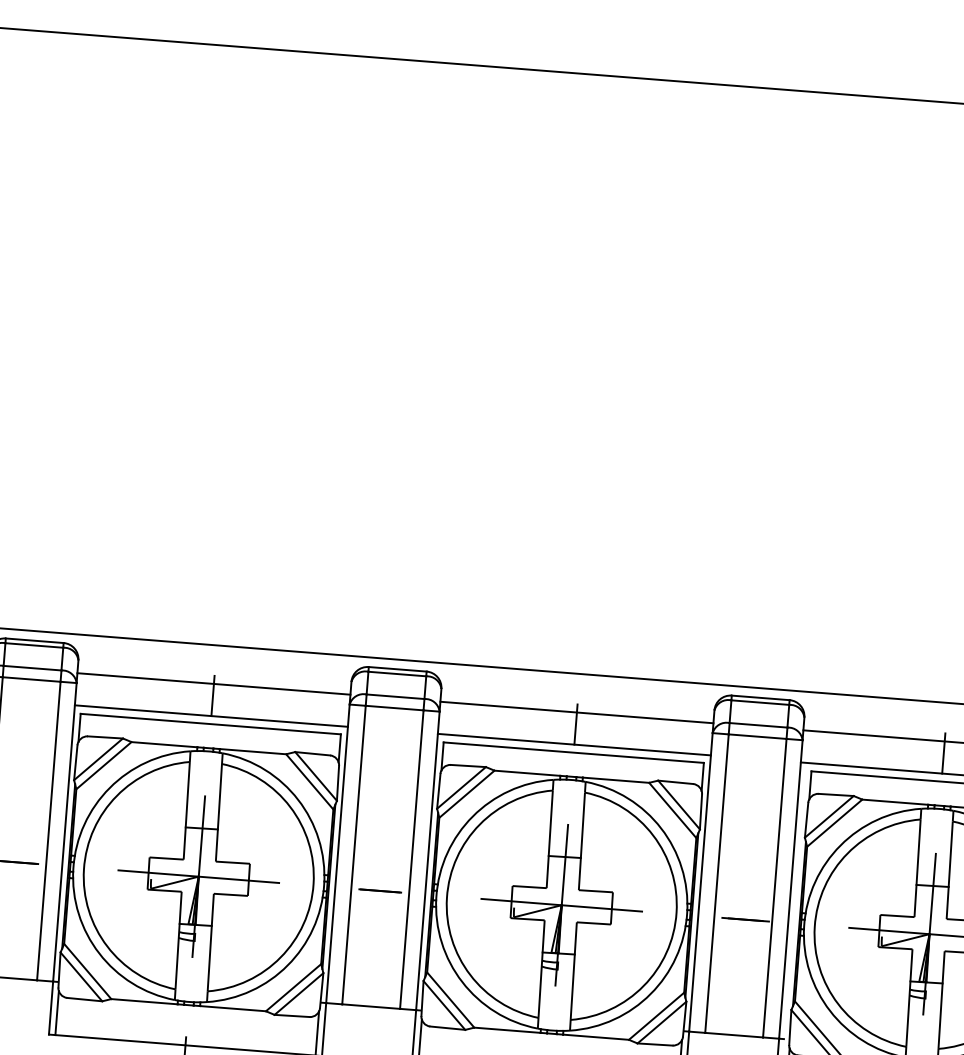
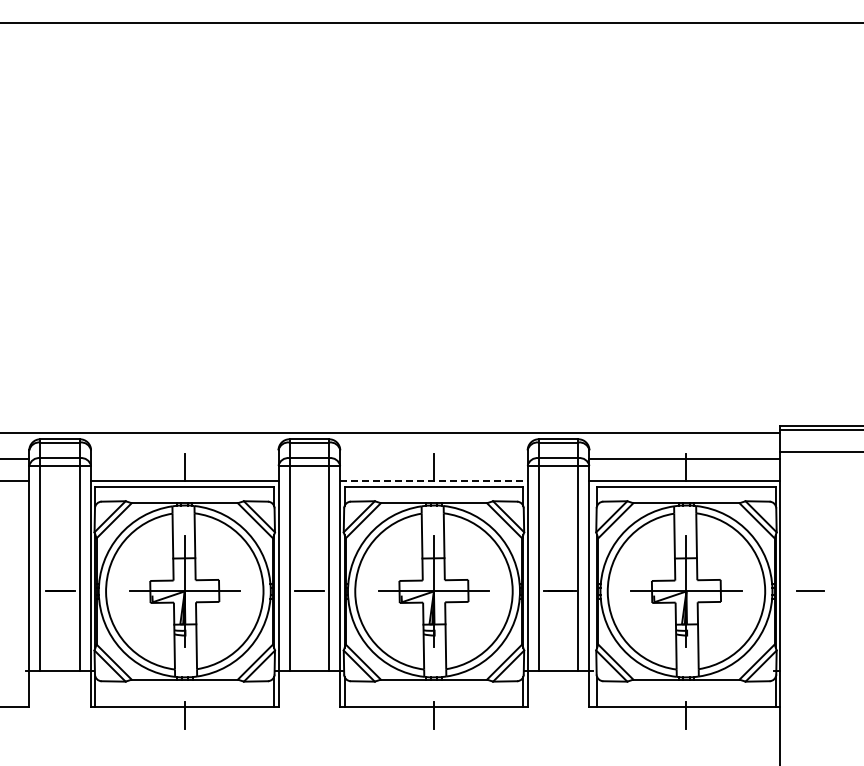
line: (213, 684) -> (184, 459), removed
line: (576, 712) -> (433, 459), removed
line: (573, 745) -> (433, 481), solid -> dashed

